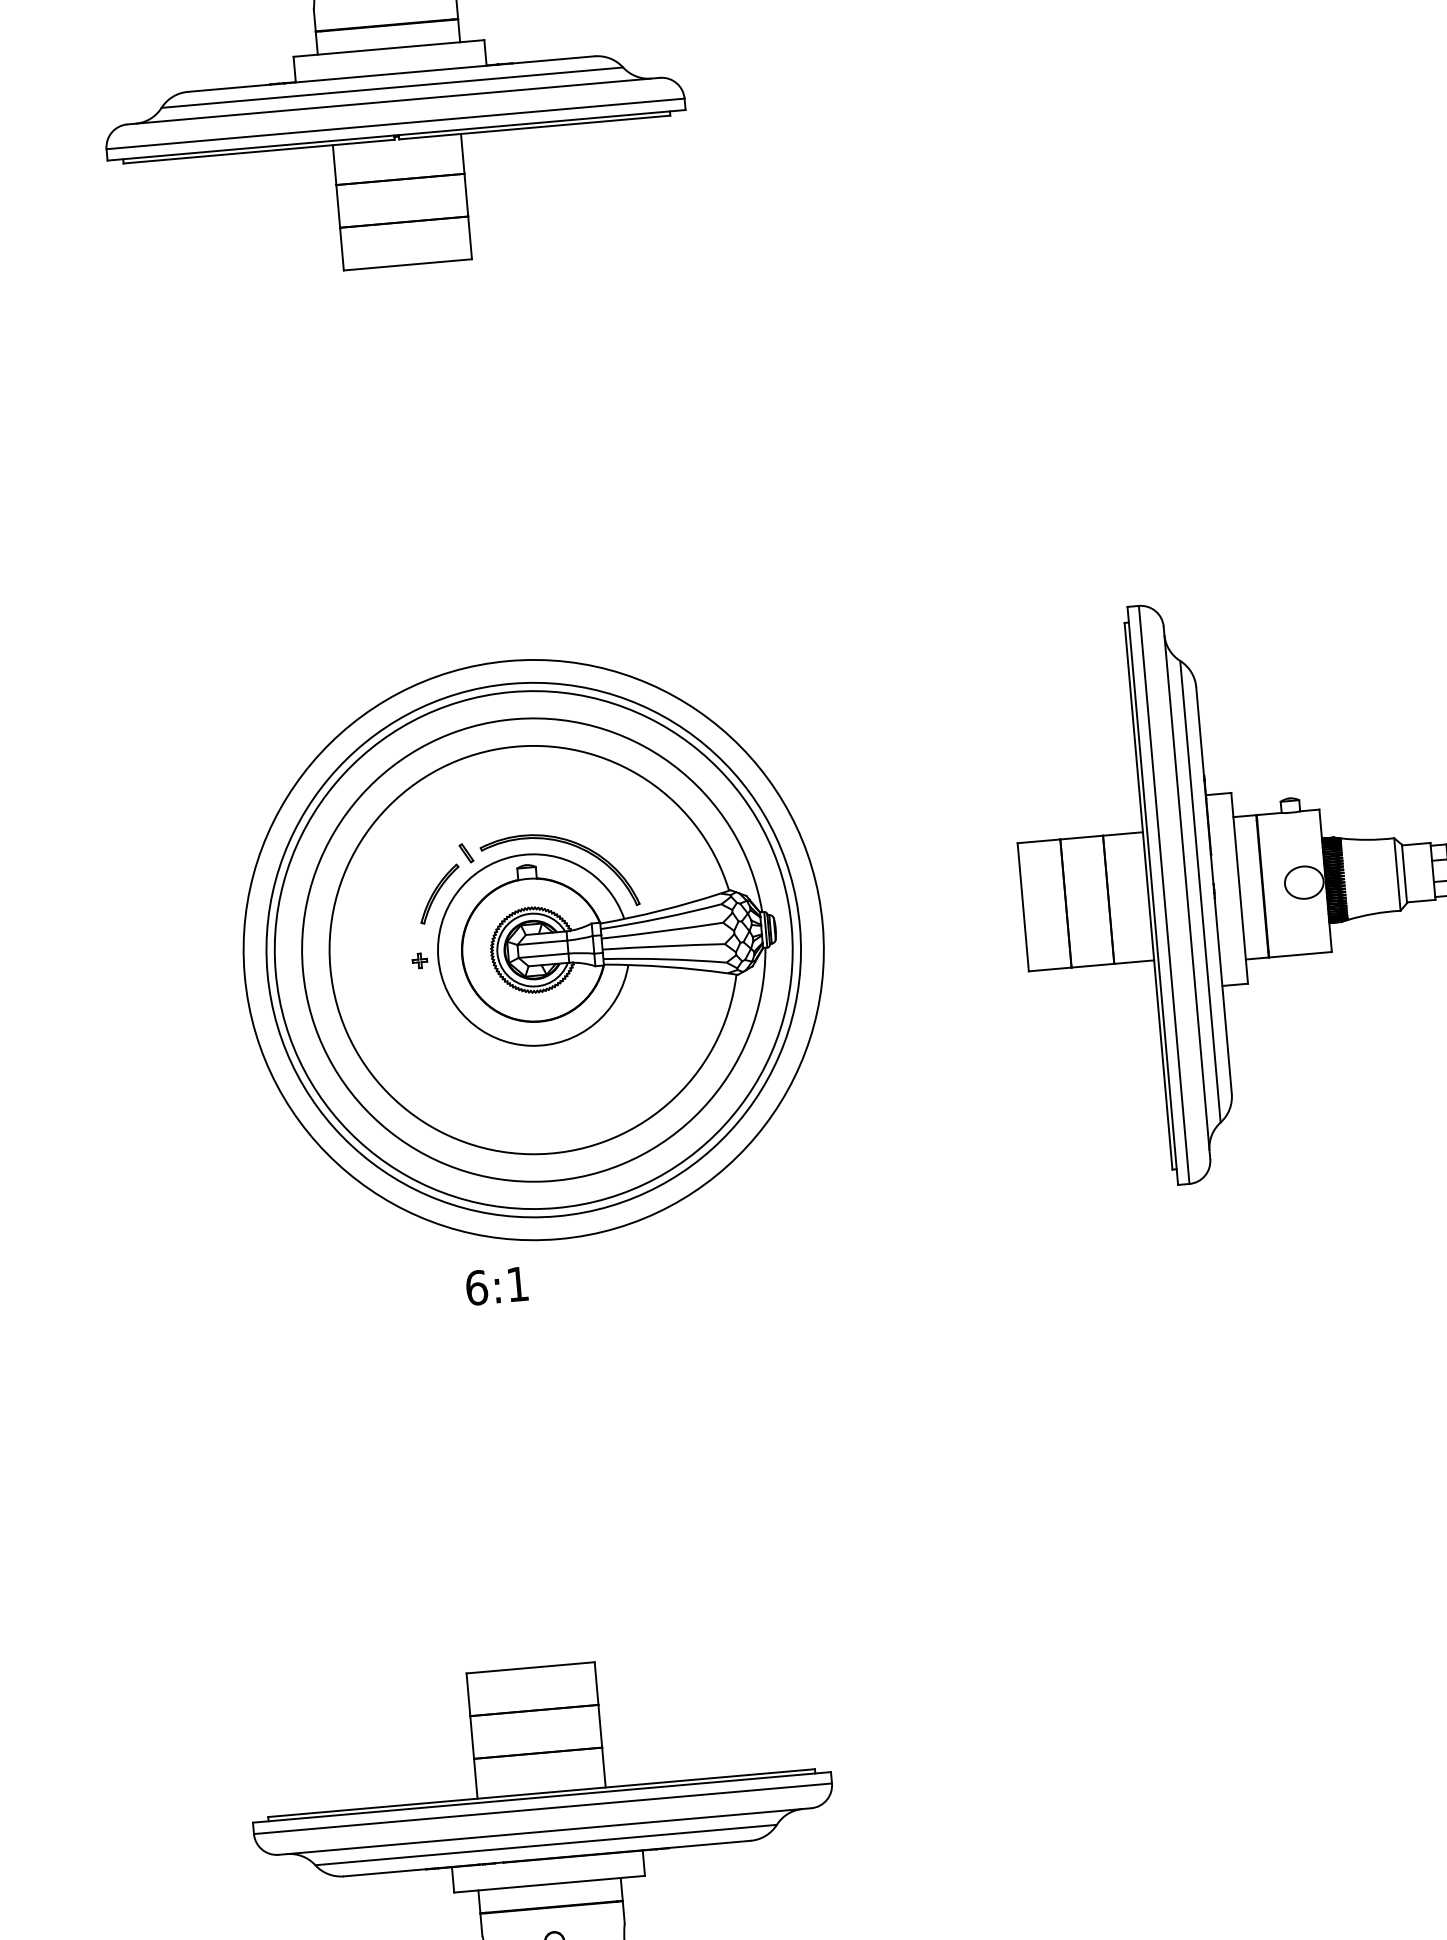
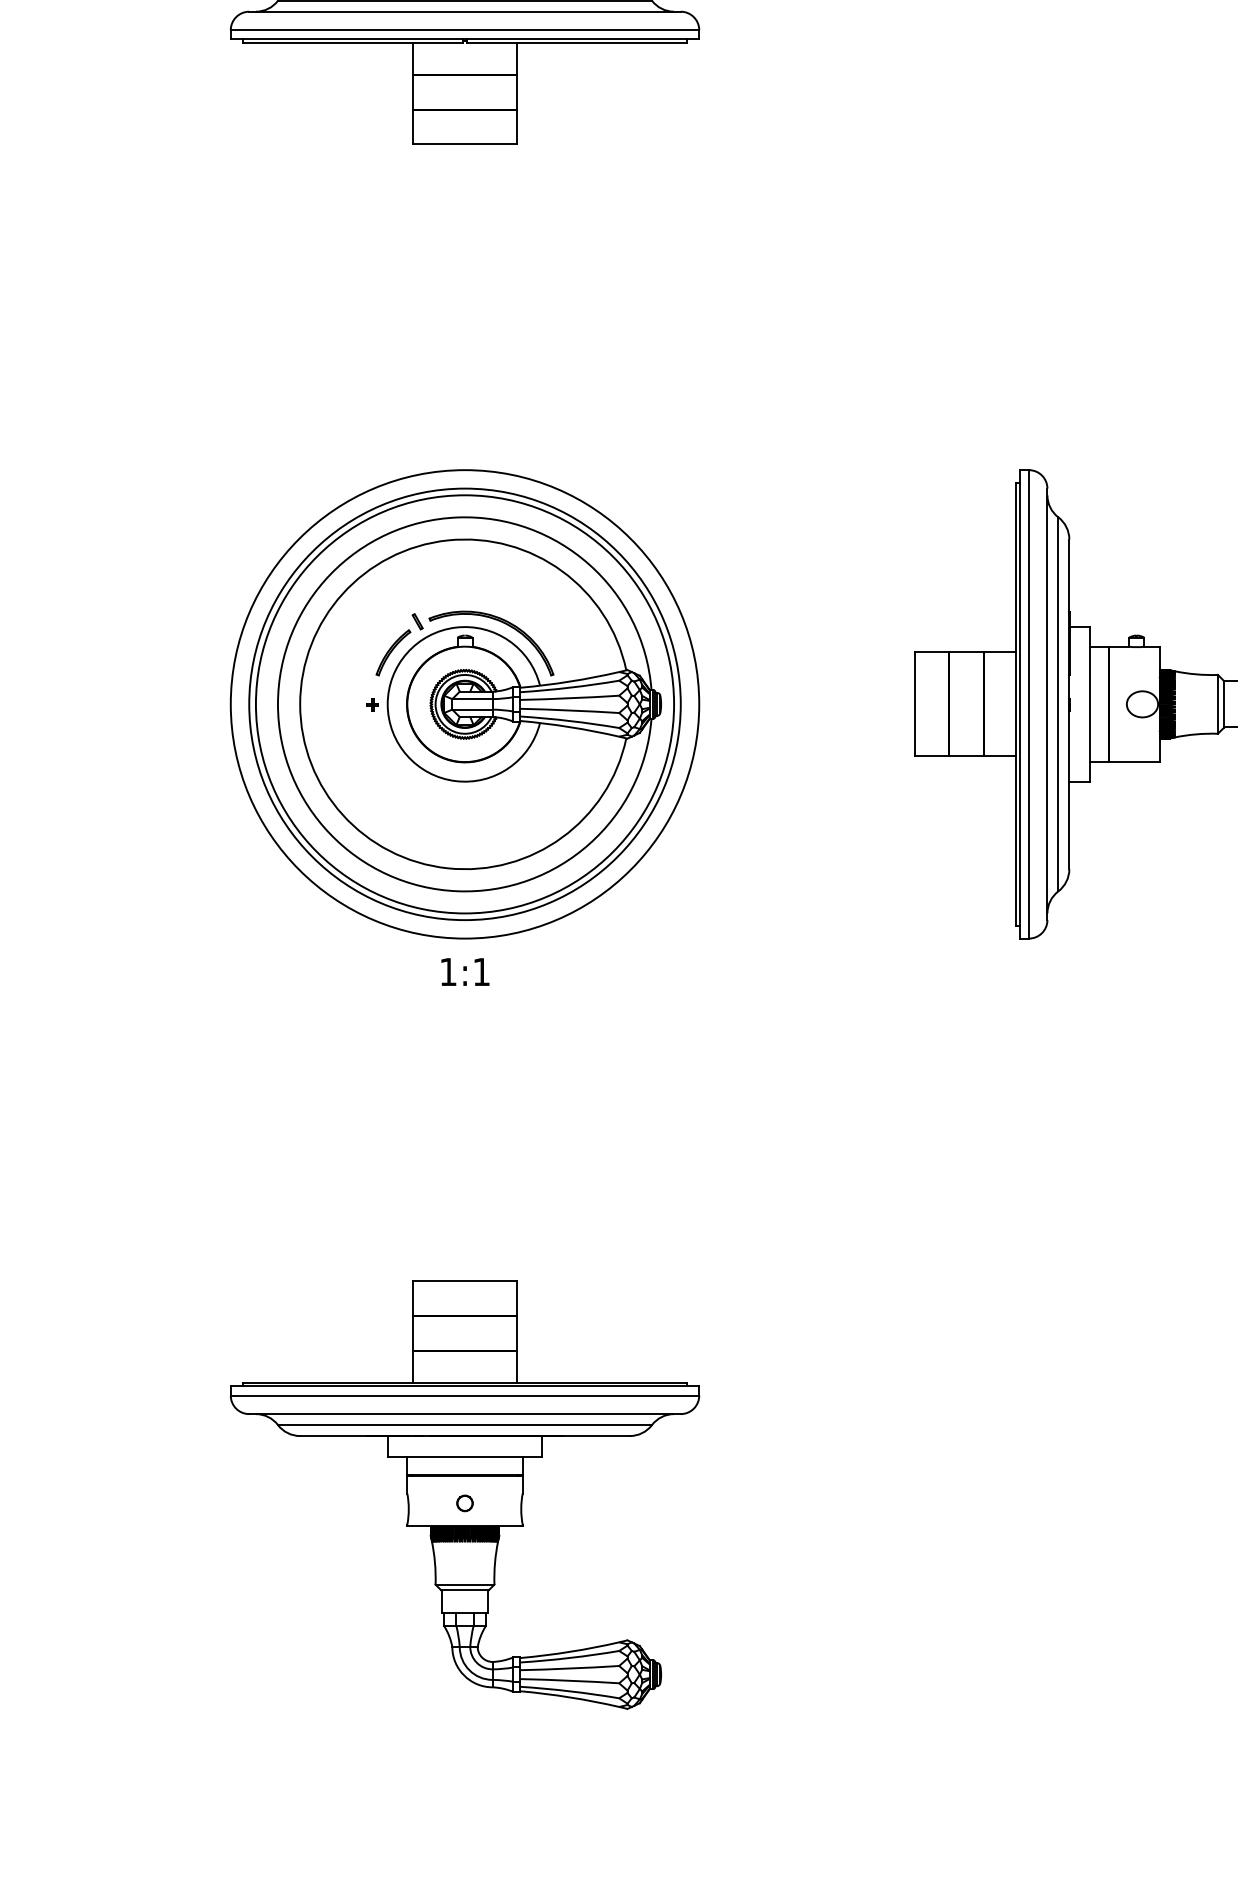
part: (533, 950) -> (464, 704), moved
text: (476, 1287) -> (448, 971), 6:1 -> 1:1

